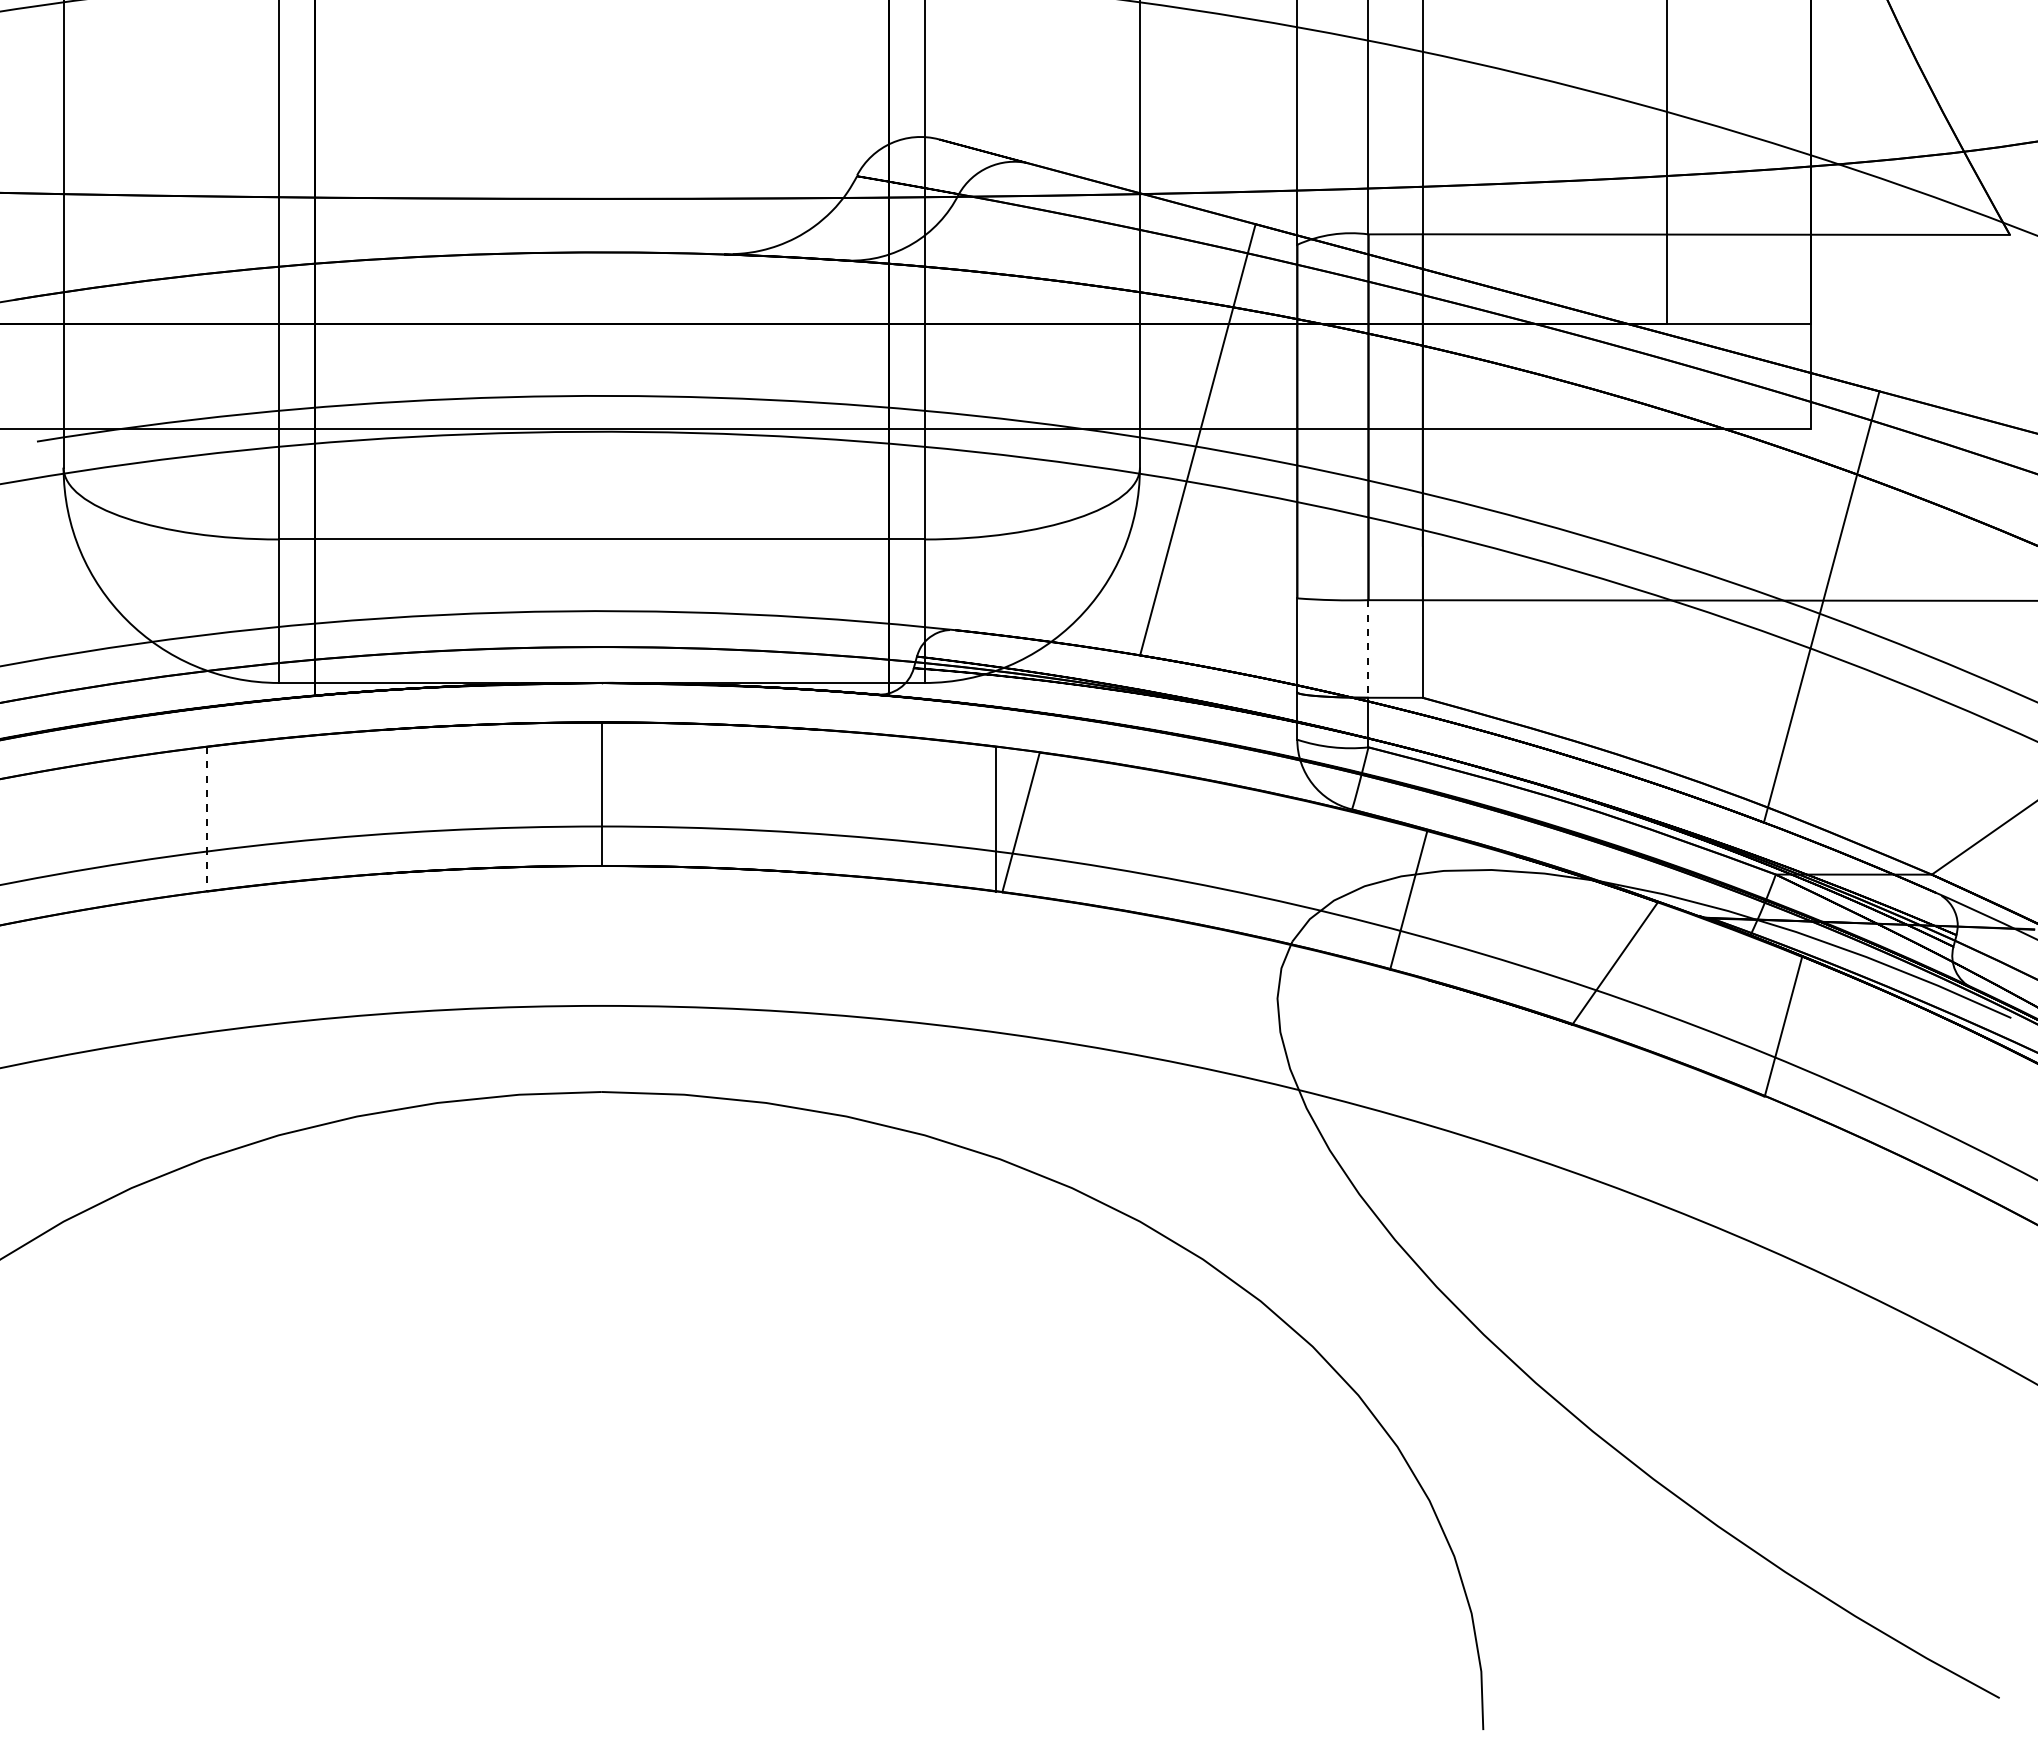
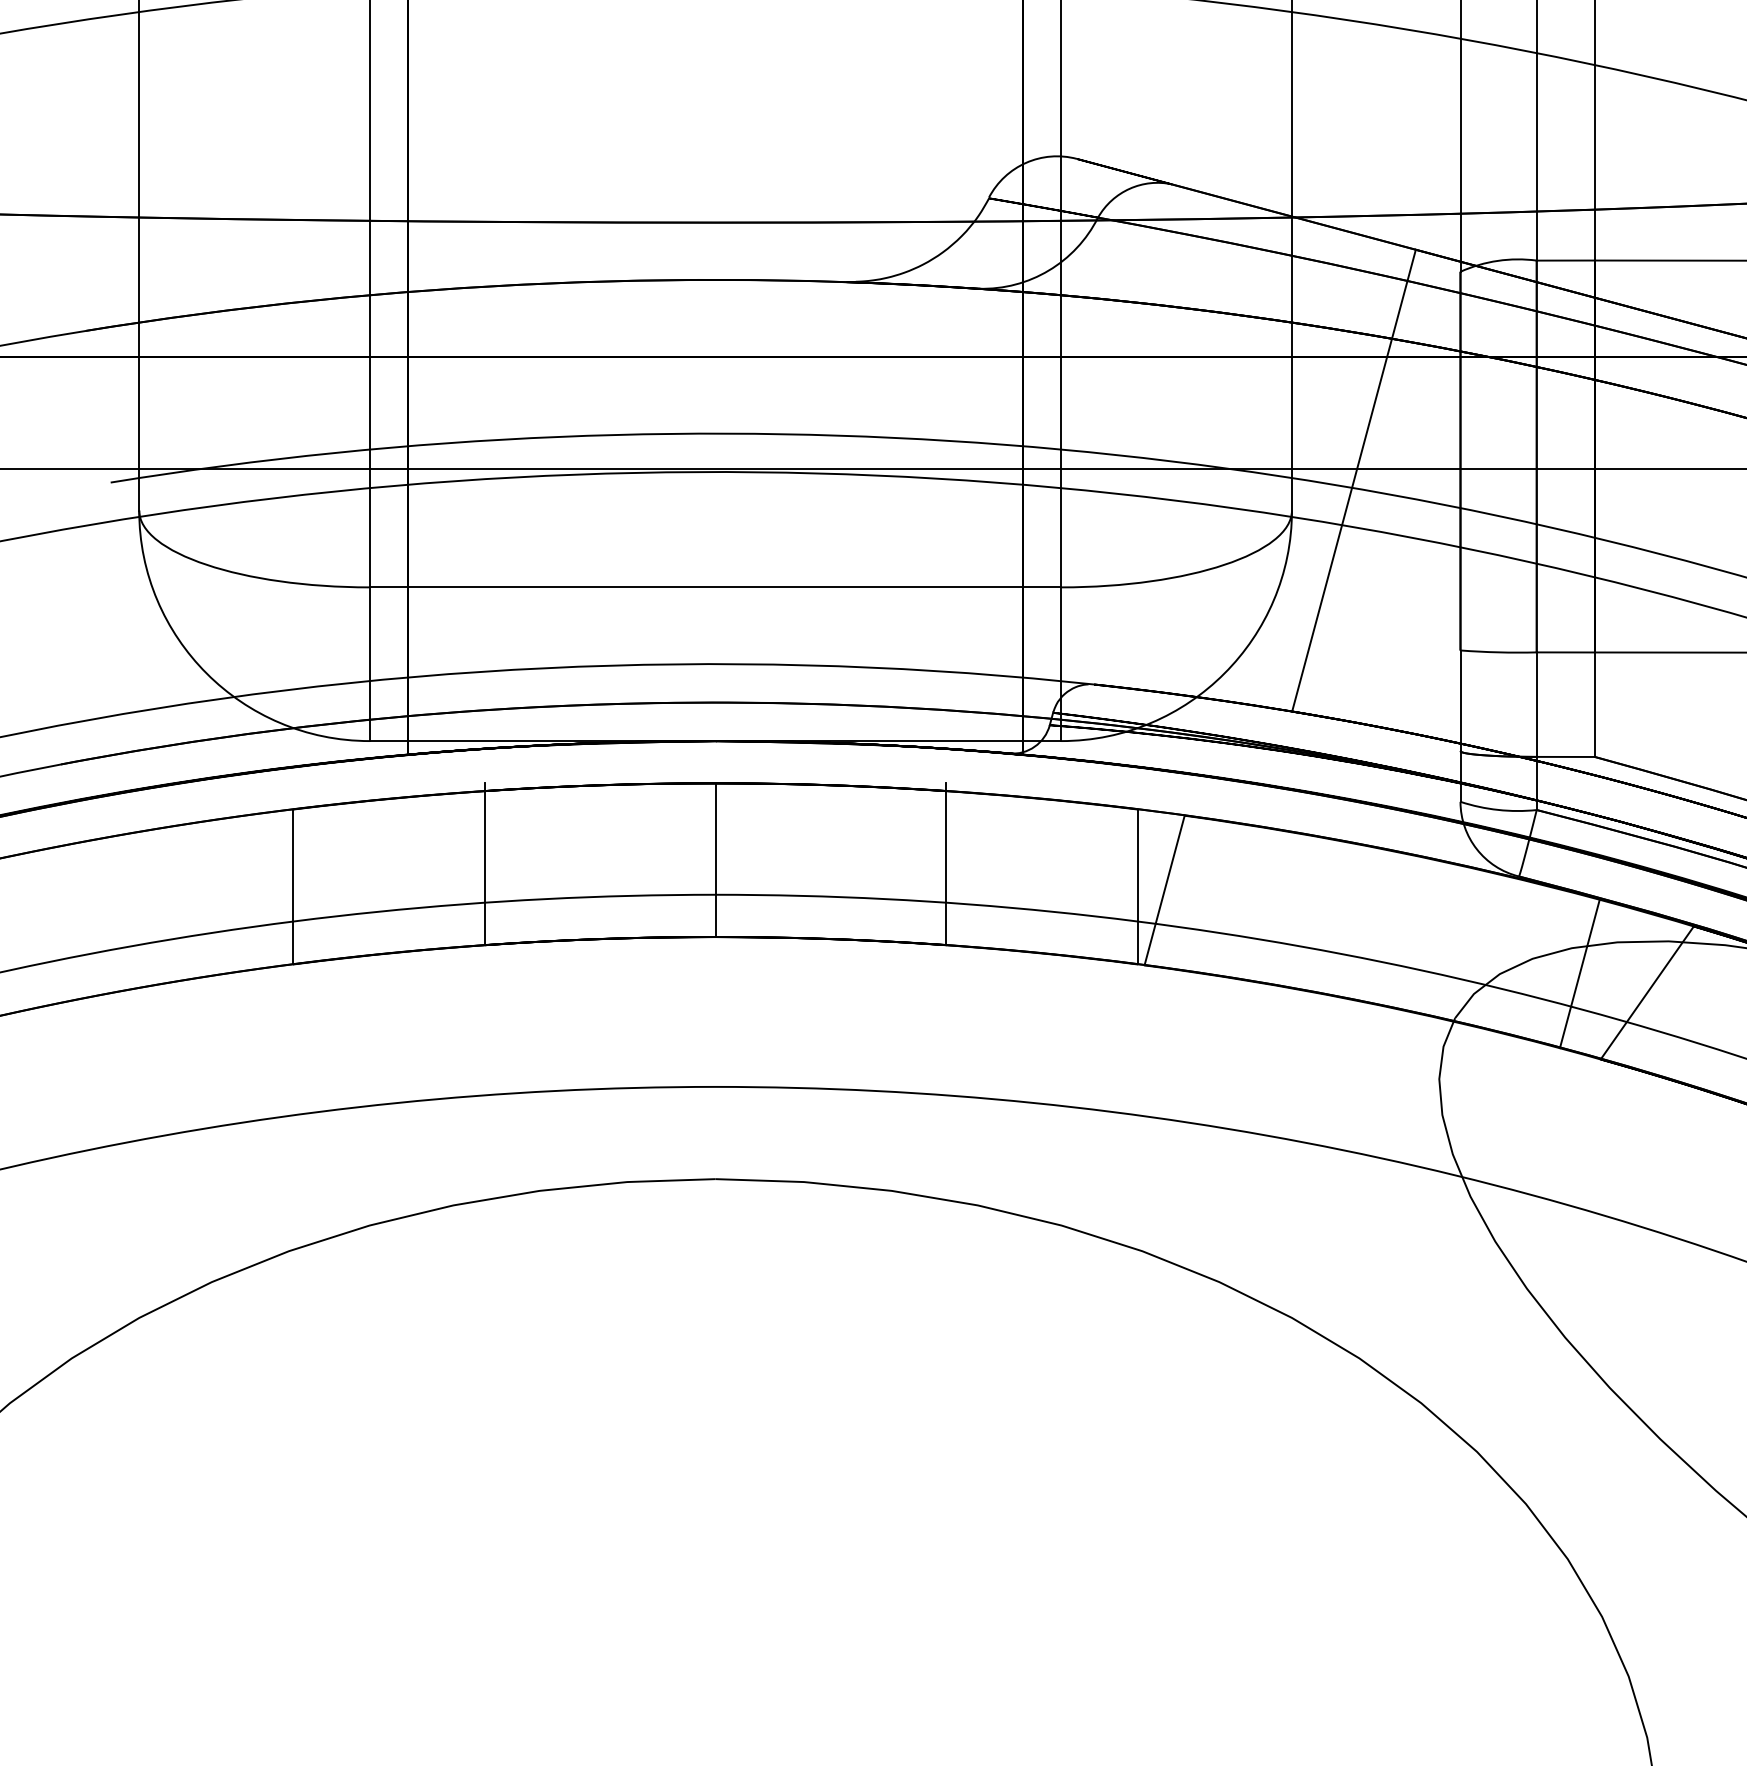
line: (1368, 648) -> (1536, 704), dashed -> solid
line: (386, 797) -> (485, 863), added
line: (817, 797) -> (946, 863), added
line: (207, 819) -> (293, 887), dashed -> solid
line: (1471, 917) -> (1647, 992), added

